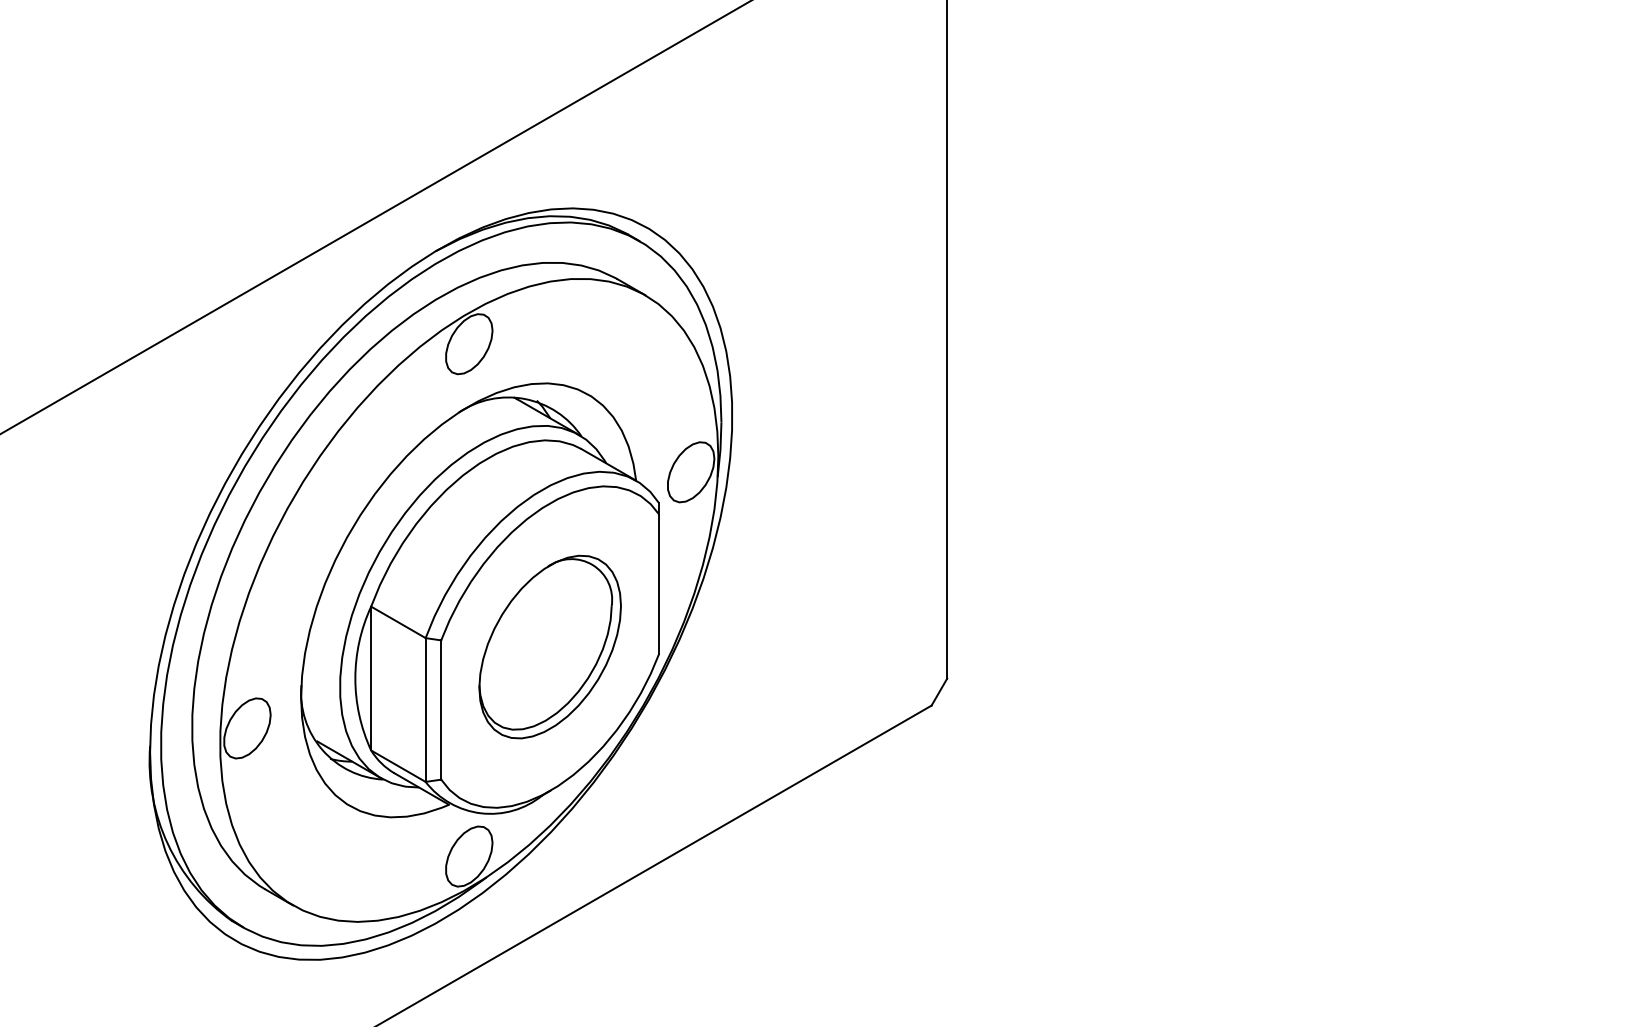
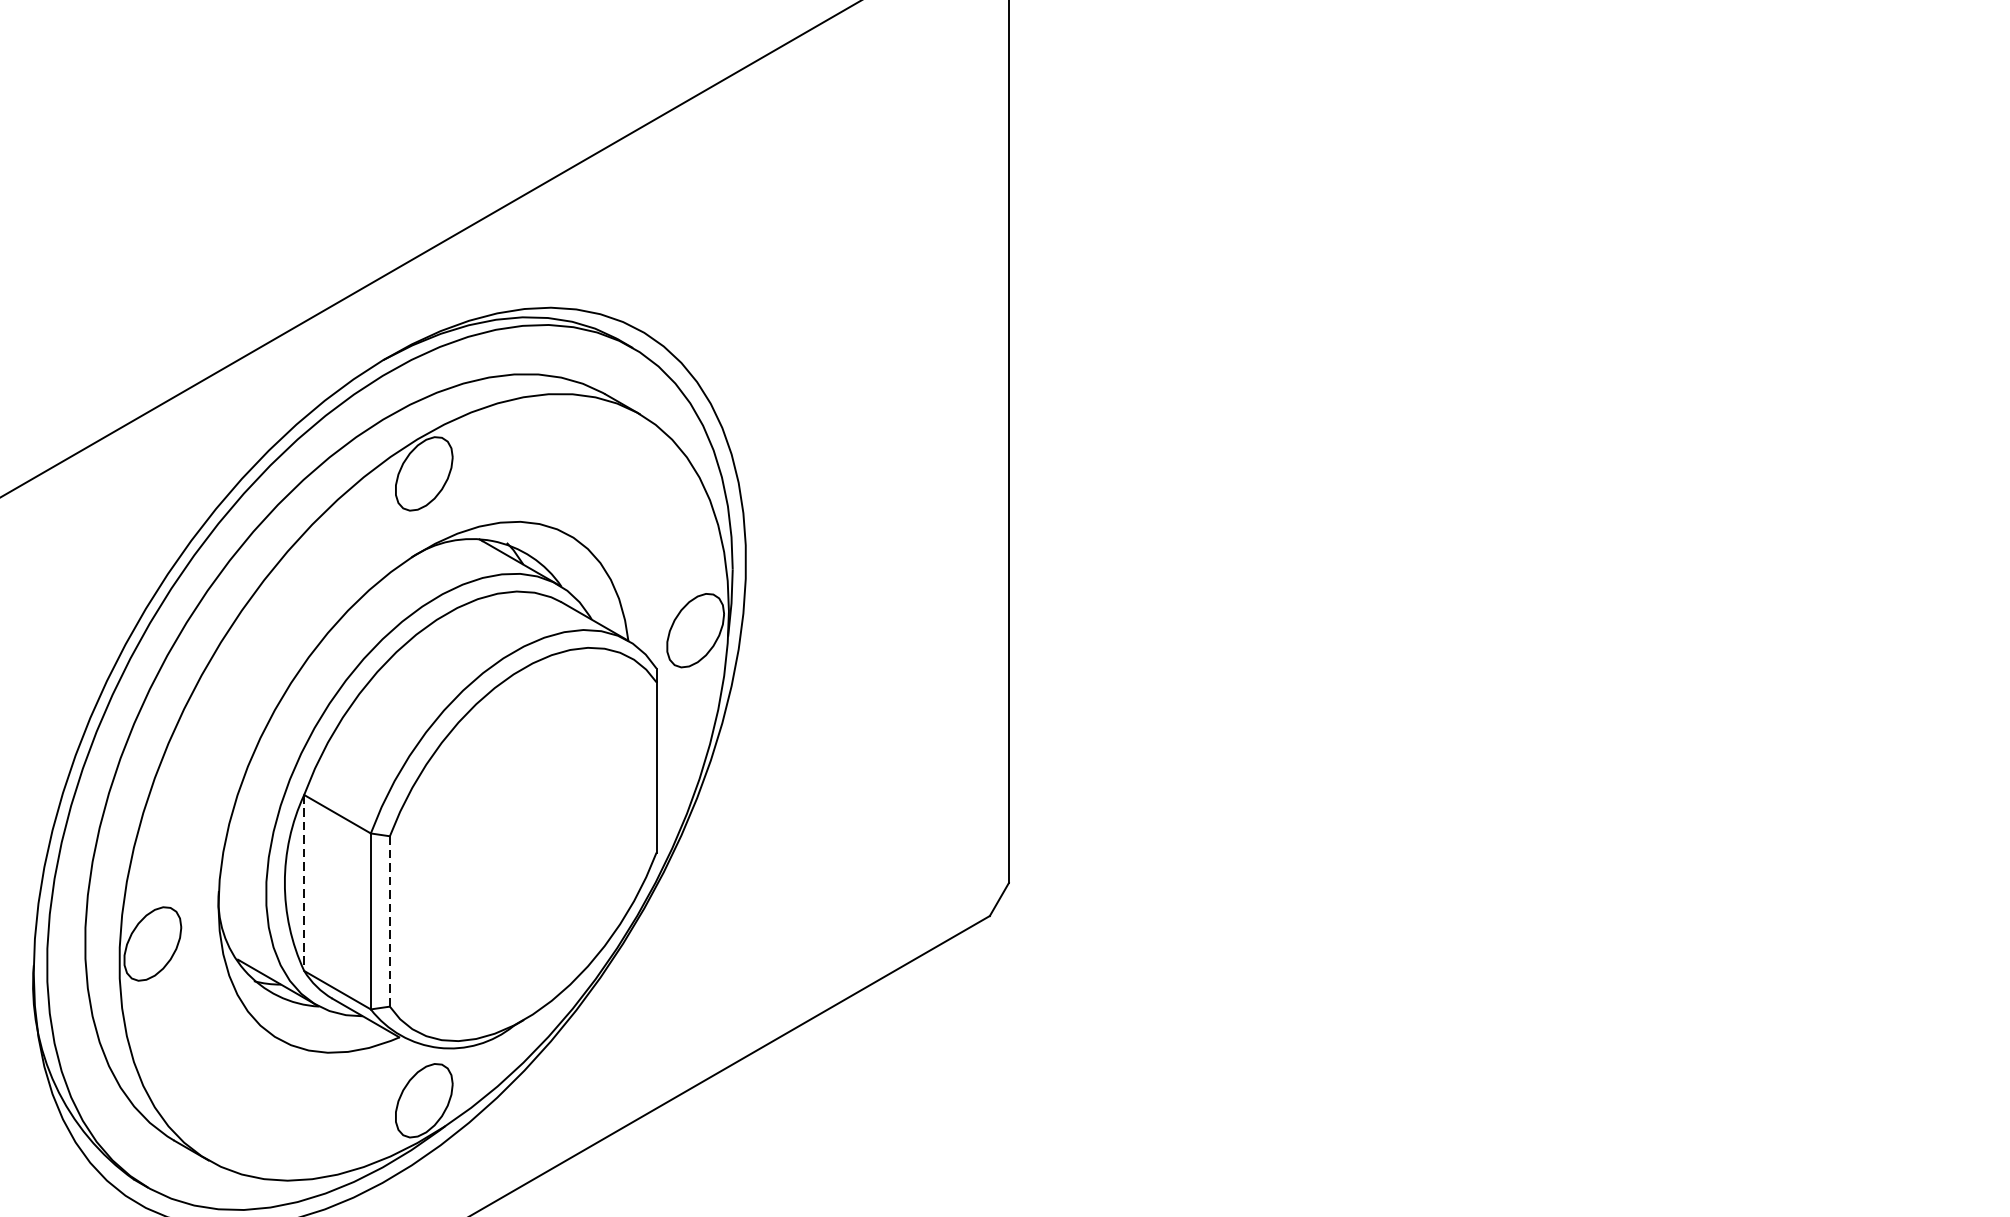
part: (549, 646) -> (522, 843), removed
line: (371, 678) -> (304, 882), solid -> dashed
line: (441, 710) -> (390, 922), solid -> dashed

